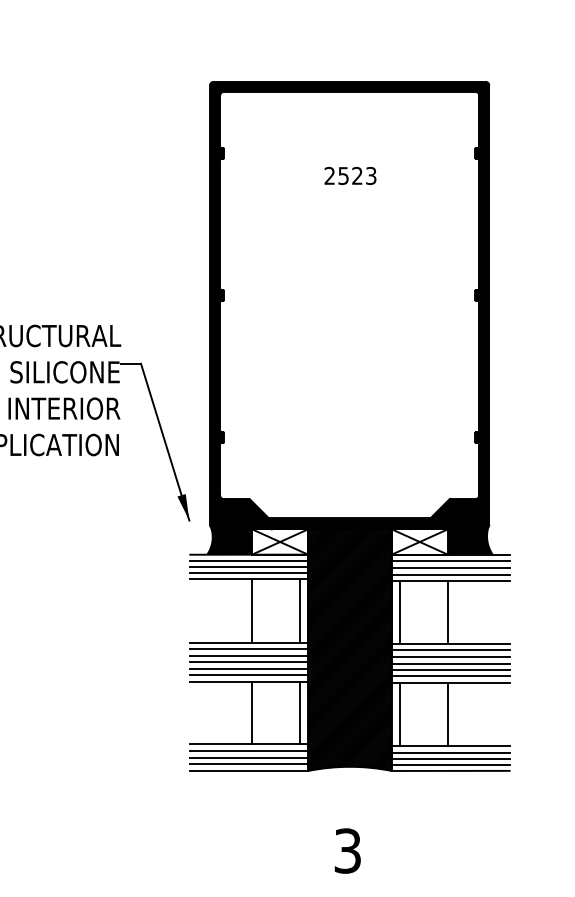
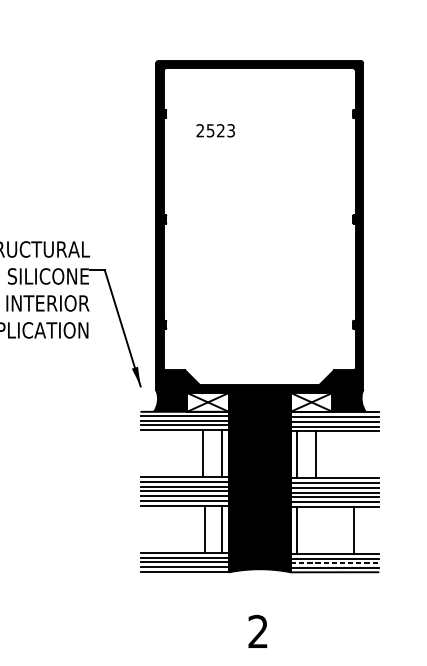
text: (350, 175) -> (215, 130), moved
line: (251, 611) -> (203, 453), moved
line: (448, 612) -> (316, 454), moved
line: (251, 712) -> (204, 528), moved
line: (448, 714) -> (354, 530), moved
line: (451, 758) -> (335, 563), solid -> dashed
text: (347, 850) -> (258, 631), 3 -> 2

